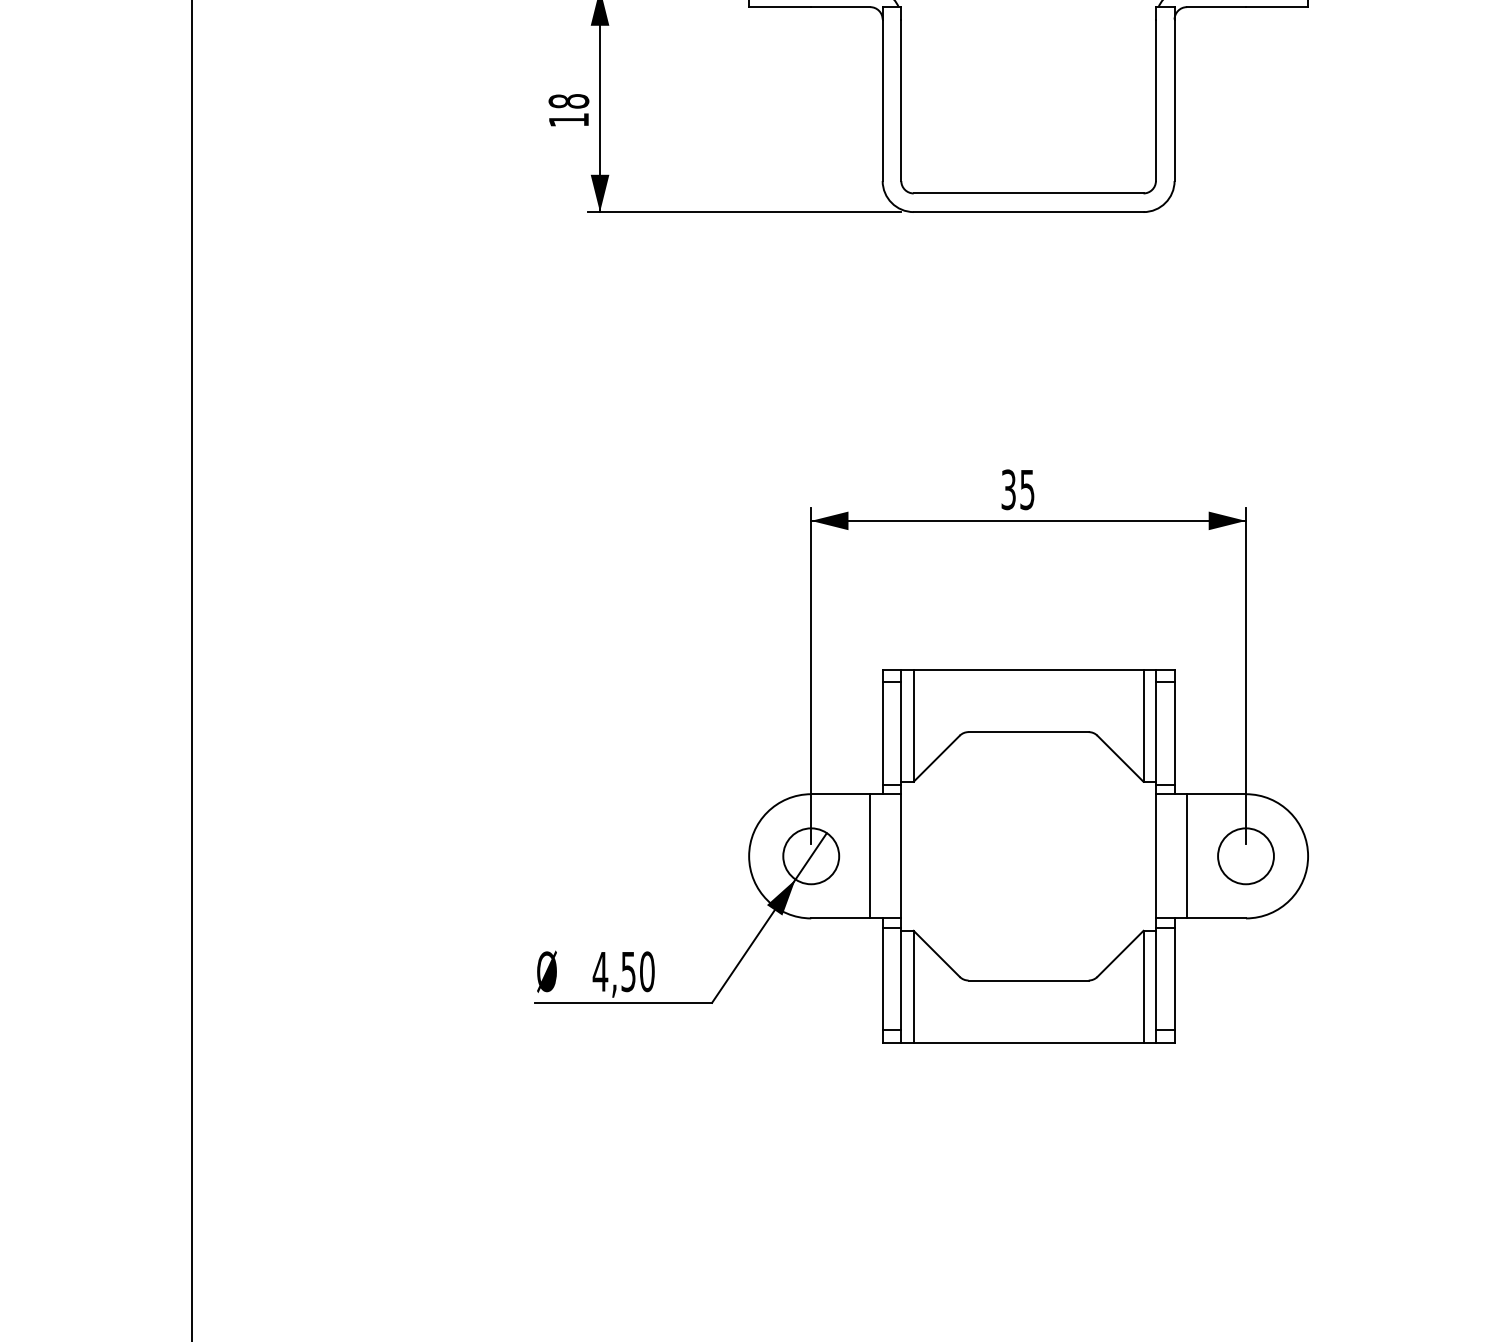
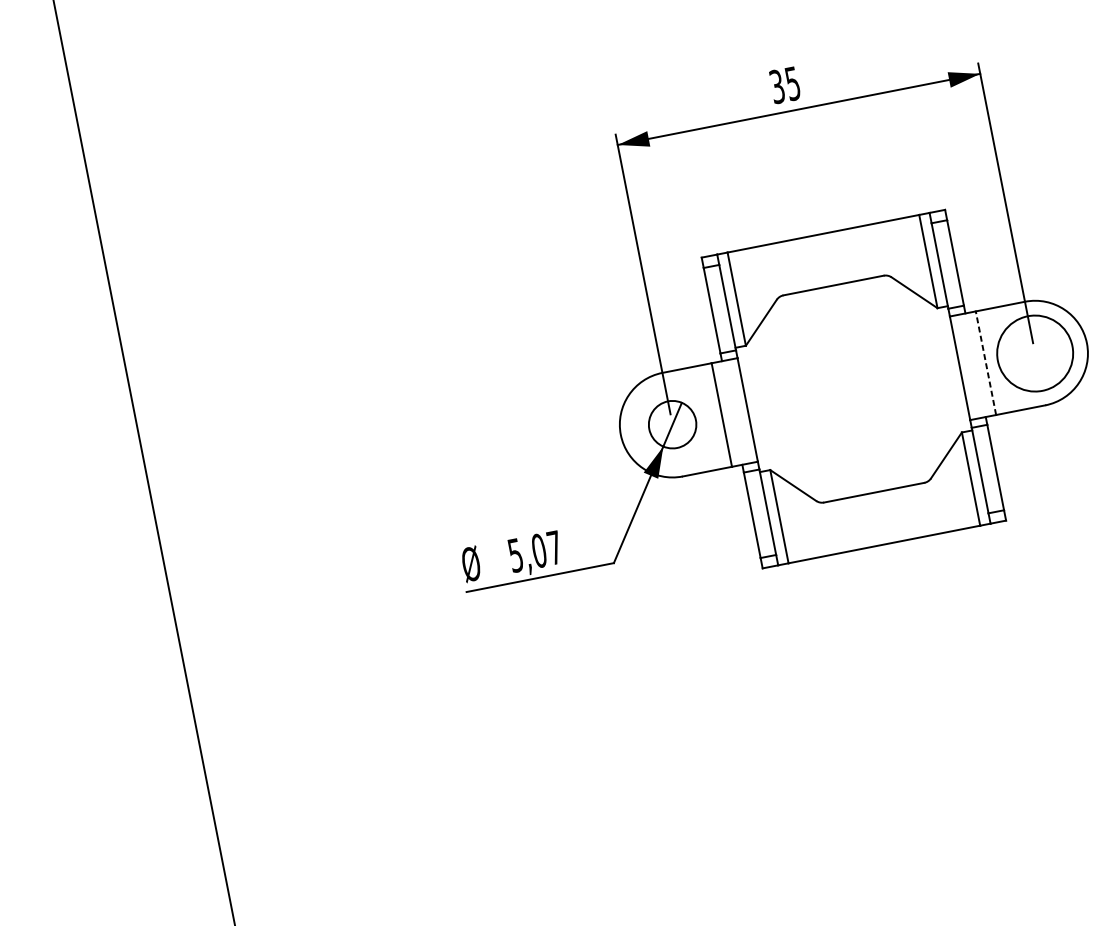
line: (1187, 855) -> (986, 362), solid -> dashed
circle: (1245, 856) -> (1034, 353), size x1.6
text: (623, 971) -> (534, 551), 4,50 -> 5,07

